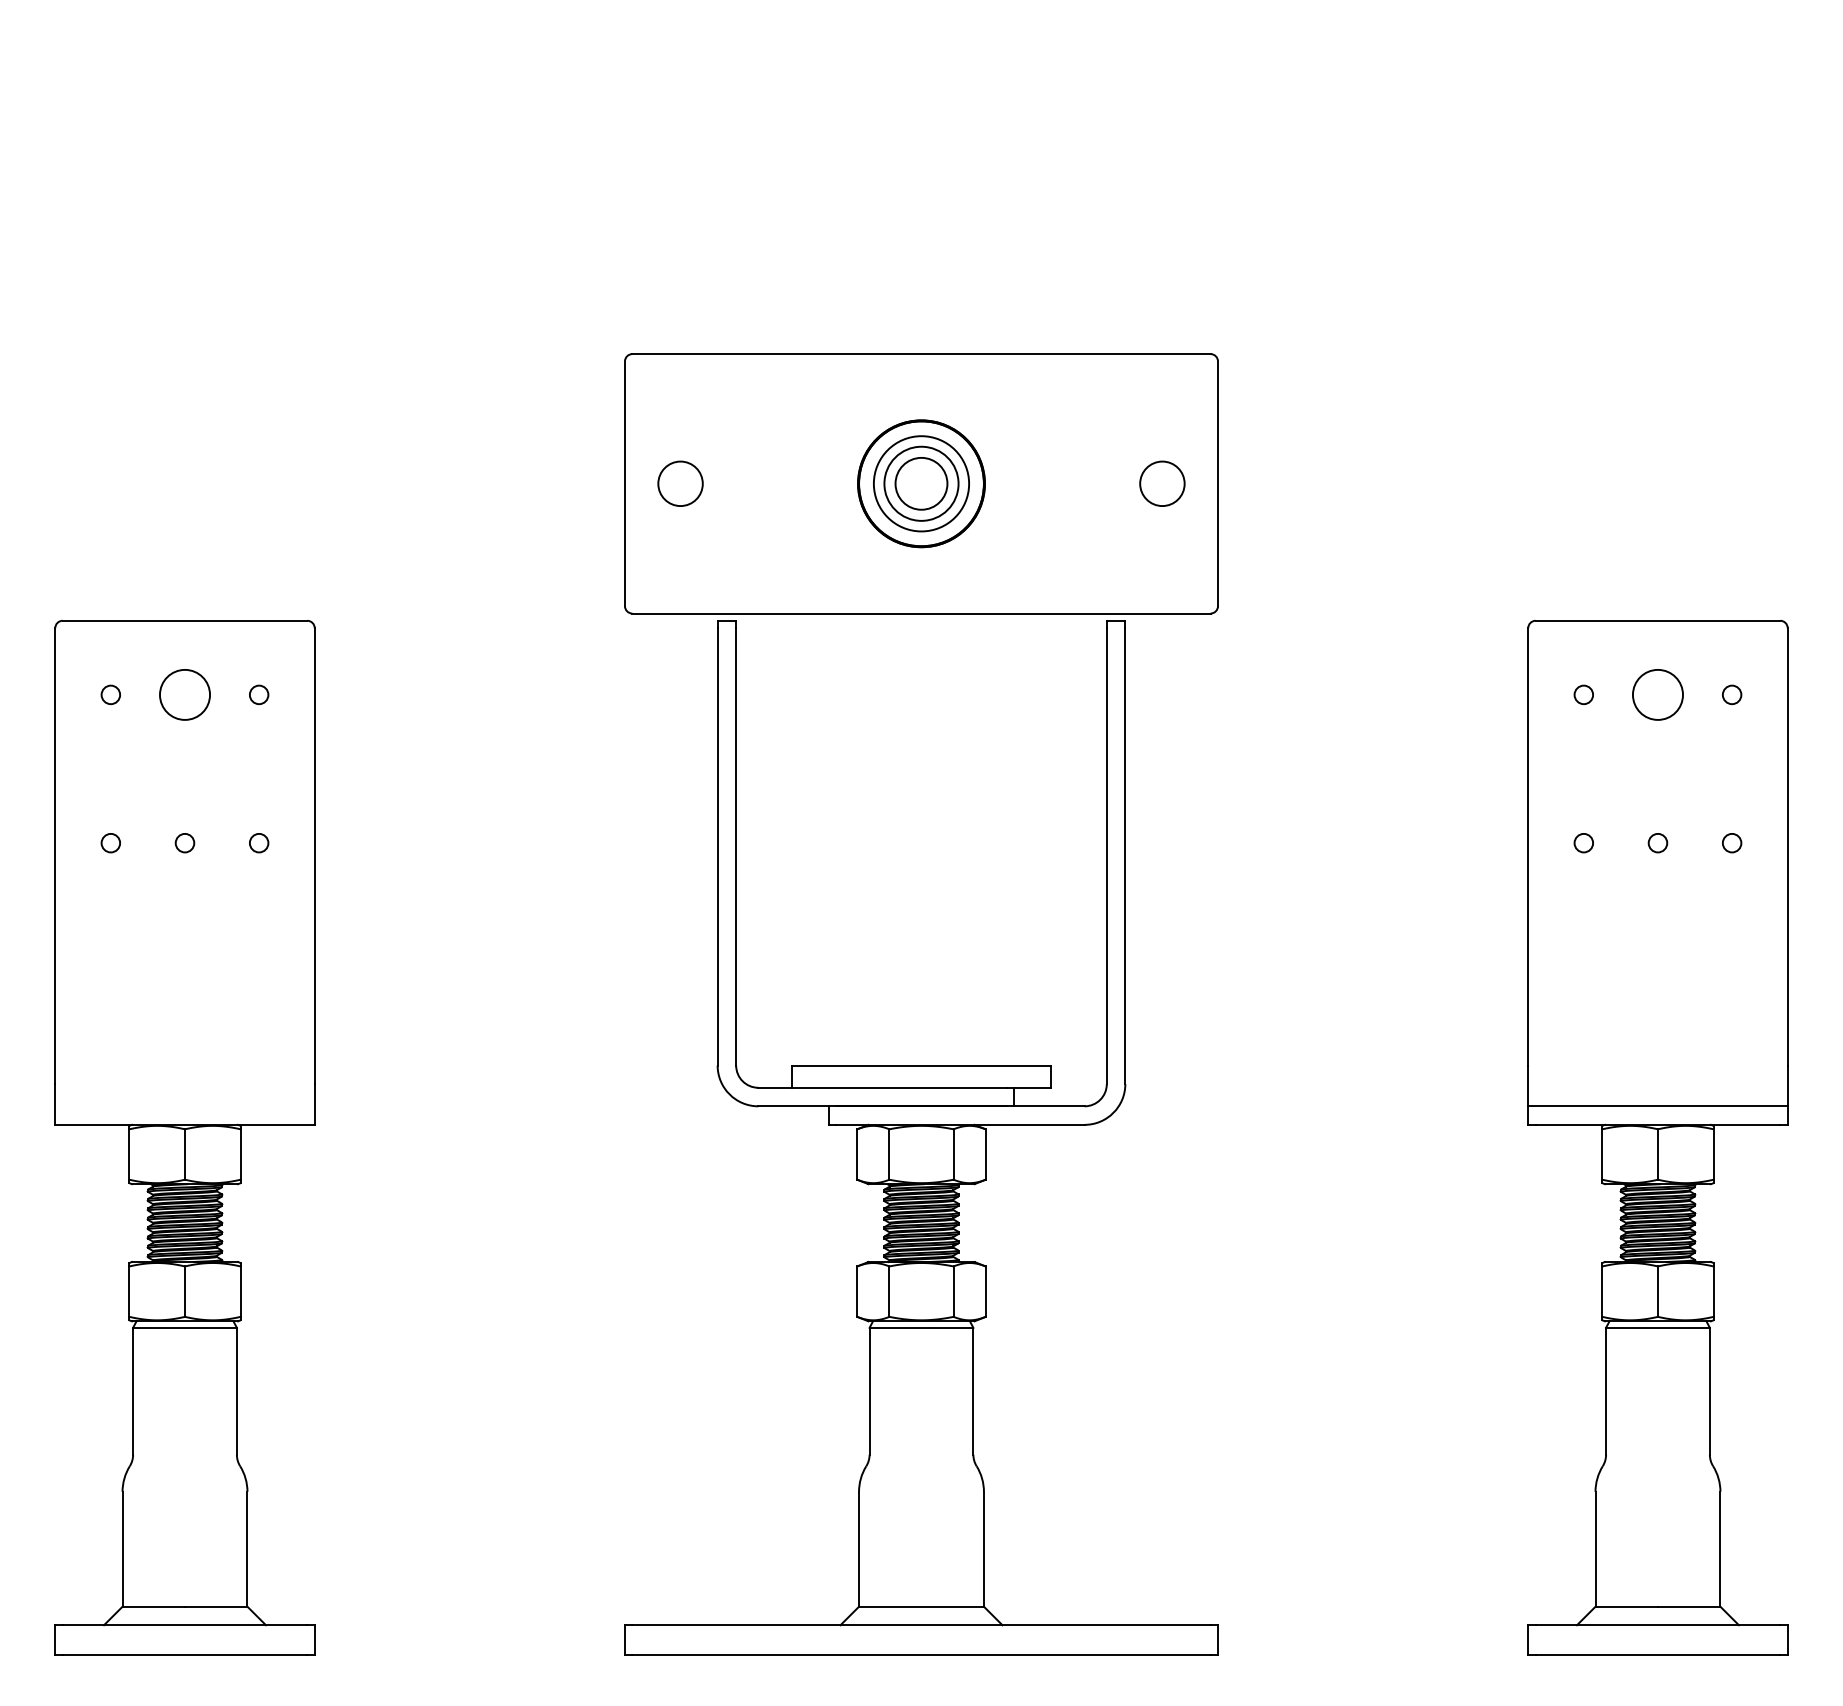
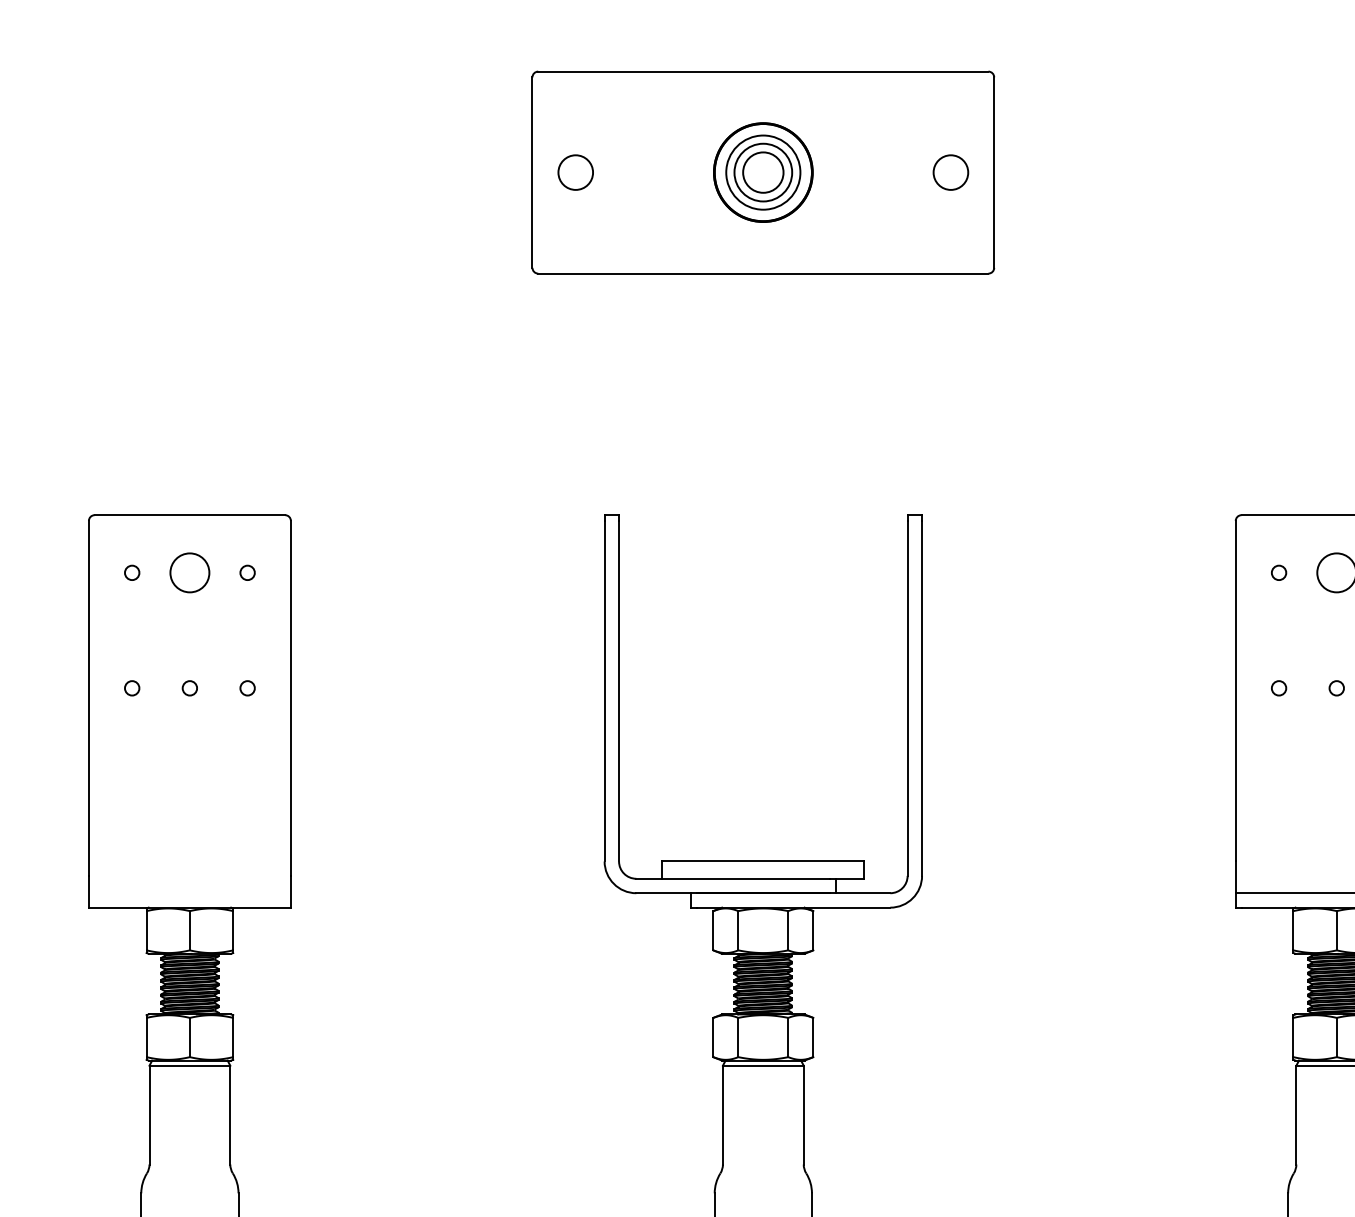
part: (921, 483) -> (763, 172), moved

